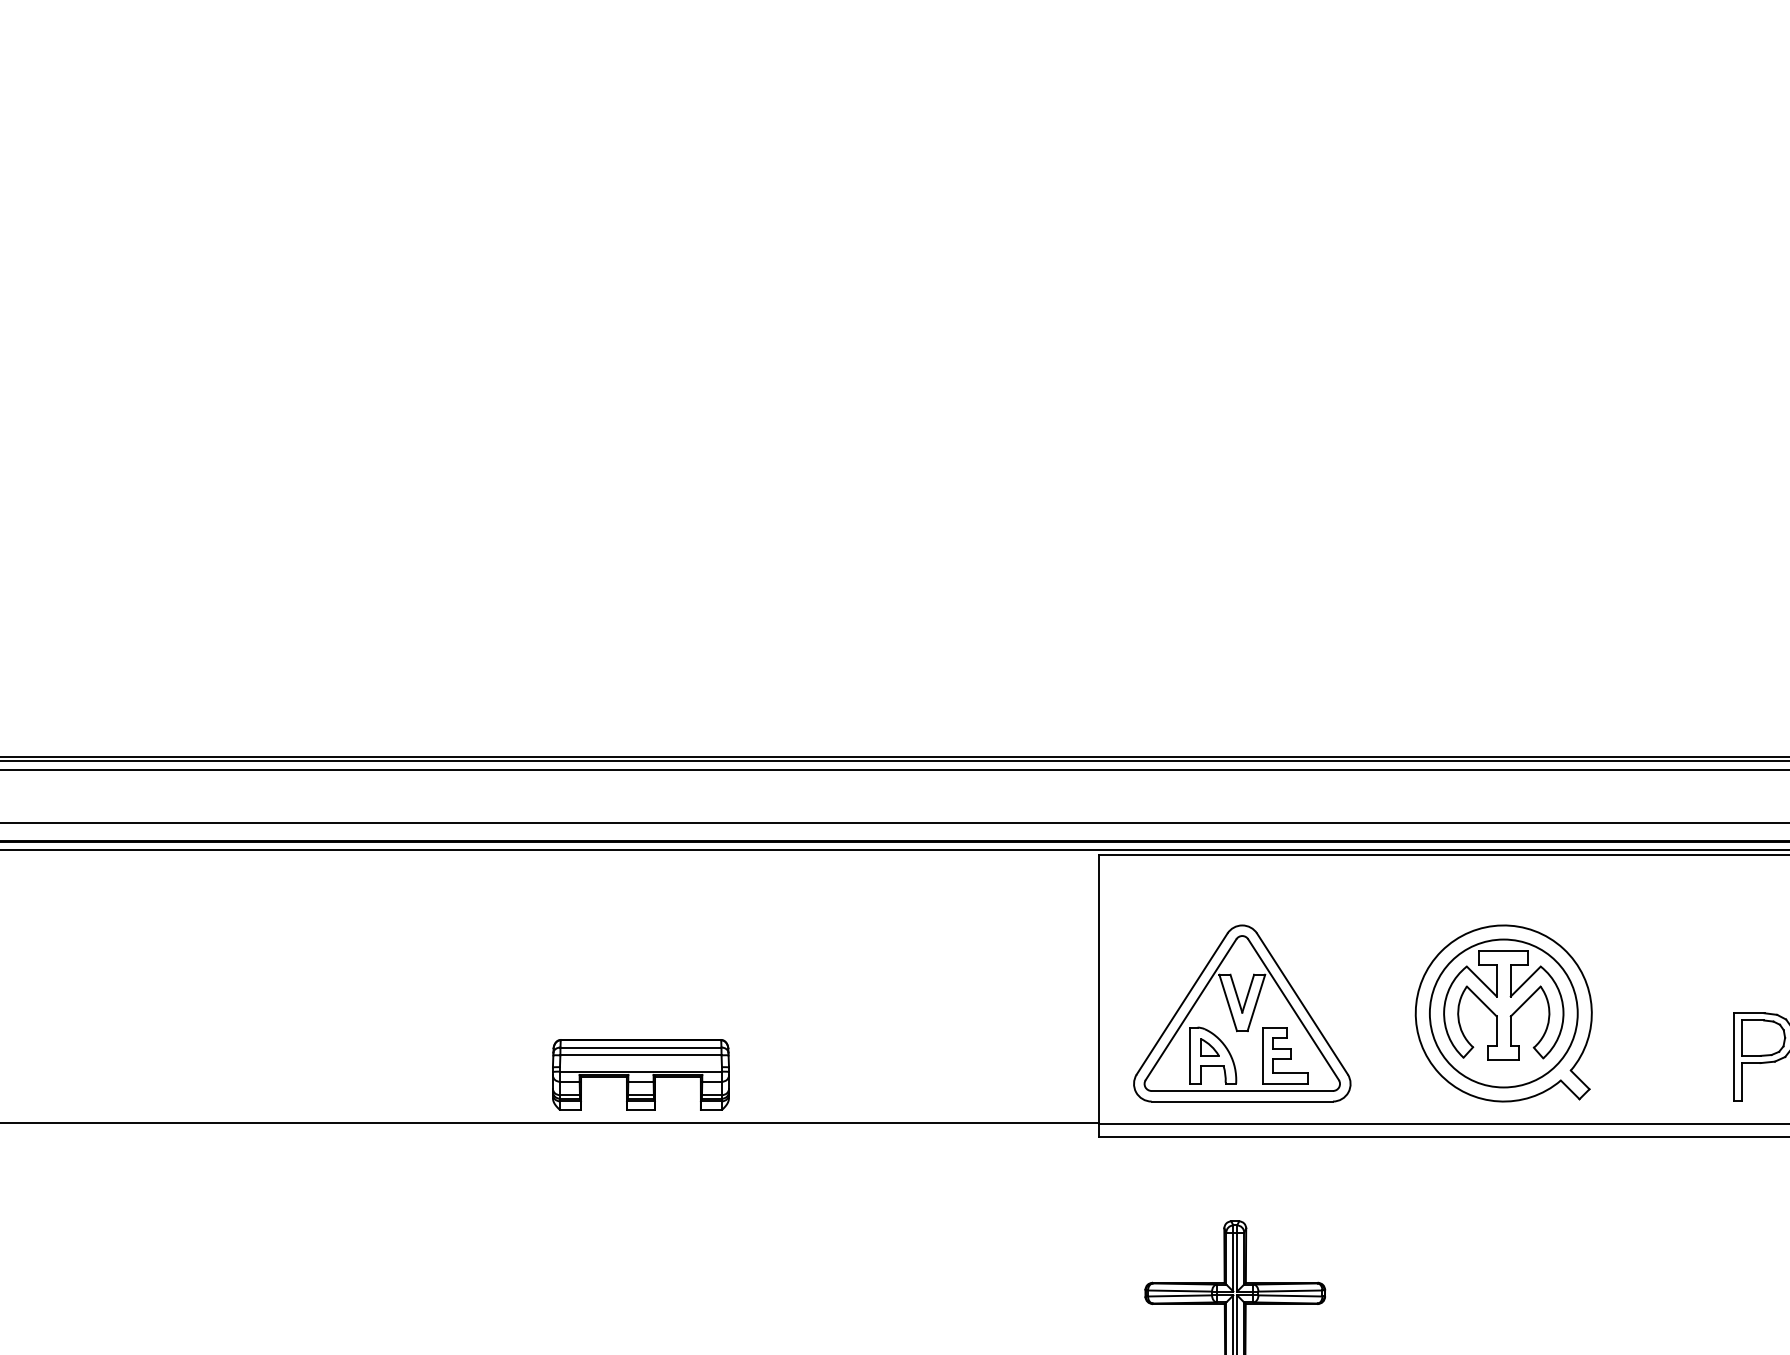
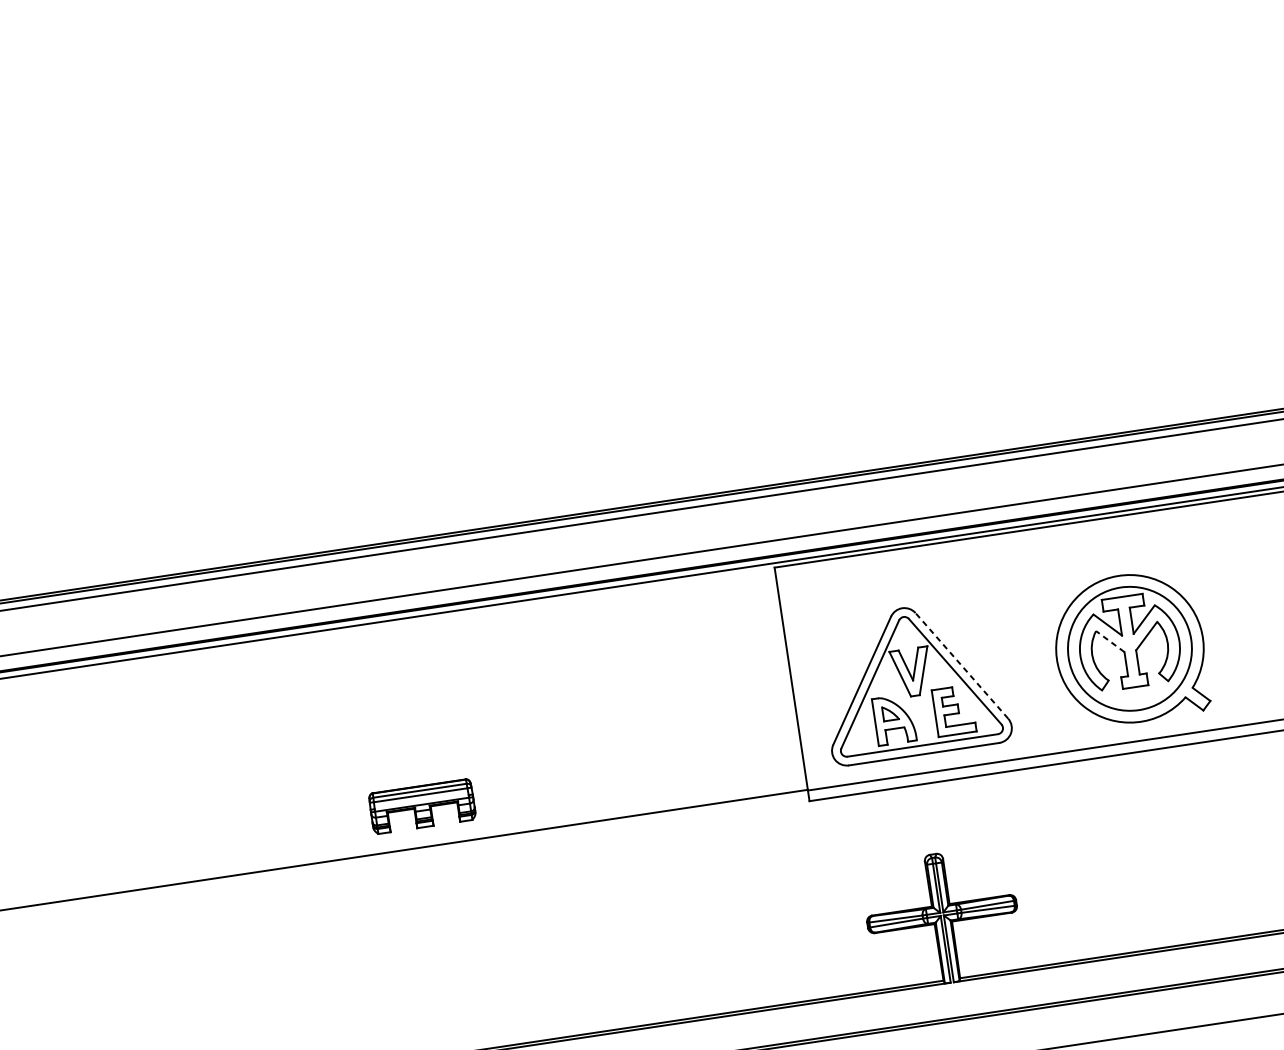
line: (1481, 1001) -> (1109, 641), solid -> dashed
line: (1302, 1003) -> (961, 665), solid -> dashed
part: (640, 1074) -> (421, 806), size x0.7

